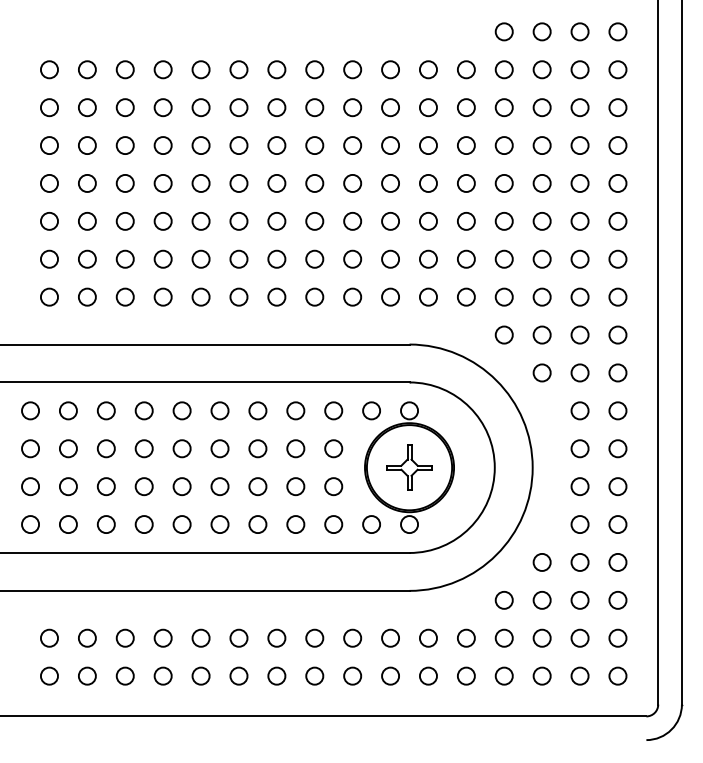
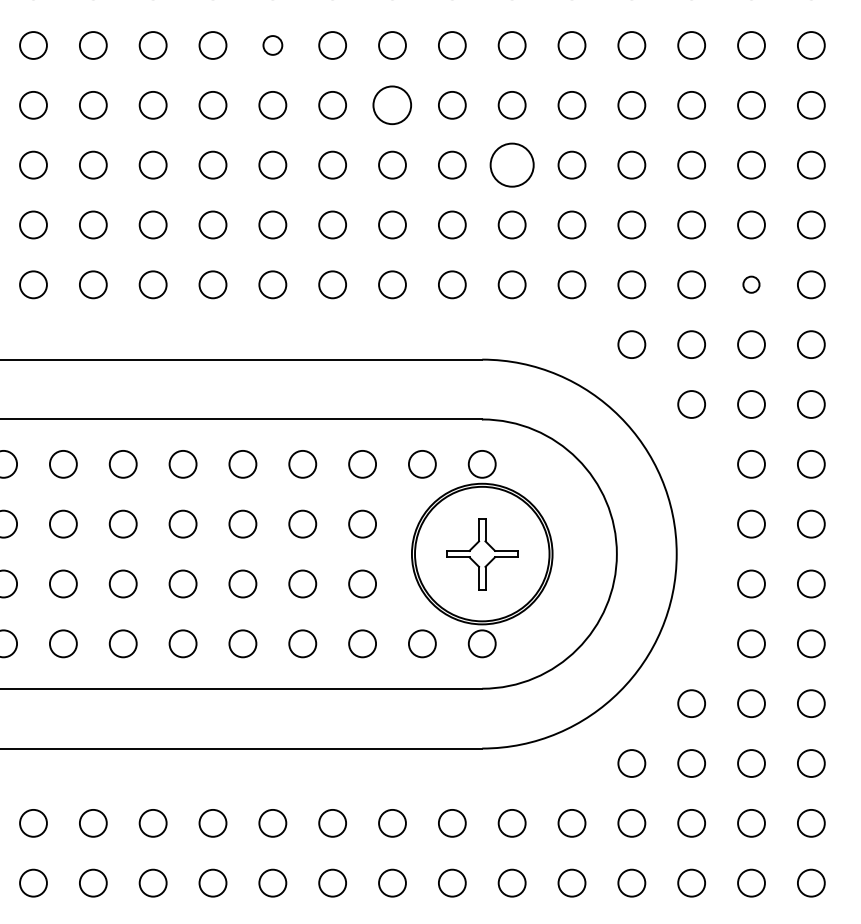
circle: (276, 145) -> (272, 45), size x0.7
circle: (352, 183) -> (392, 105), size x1.4
circle: (428, 220) -> (512, 163), size x1.6
circle: (579, 296) -> (750, 283), size x0.6

